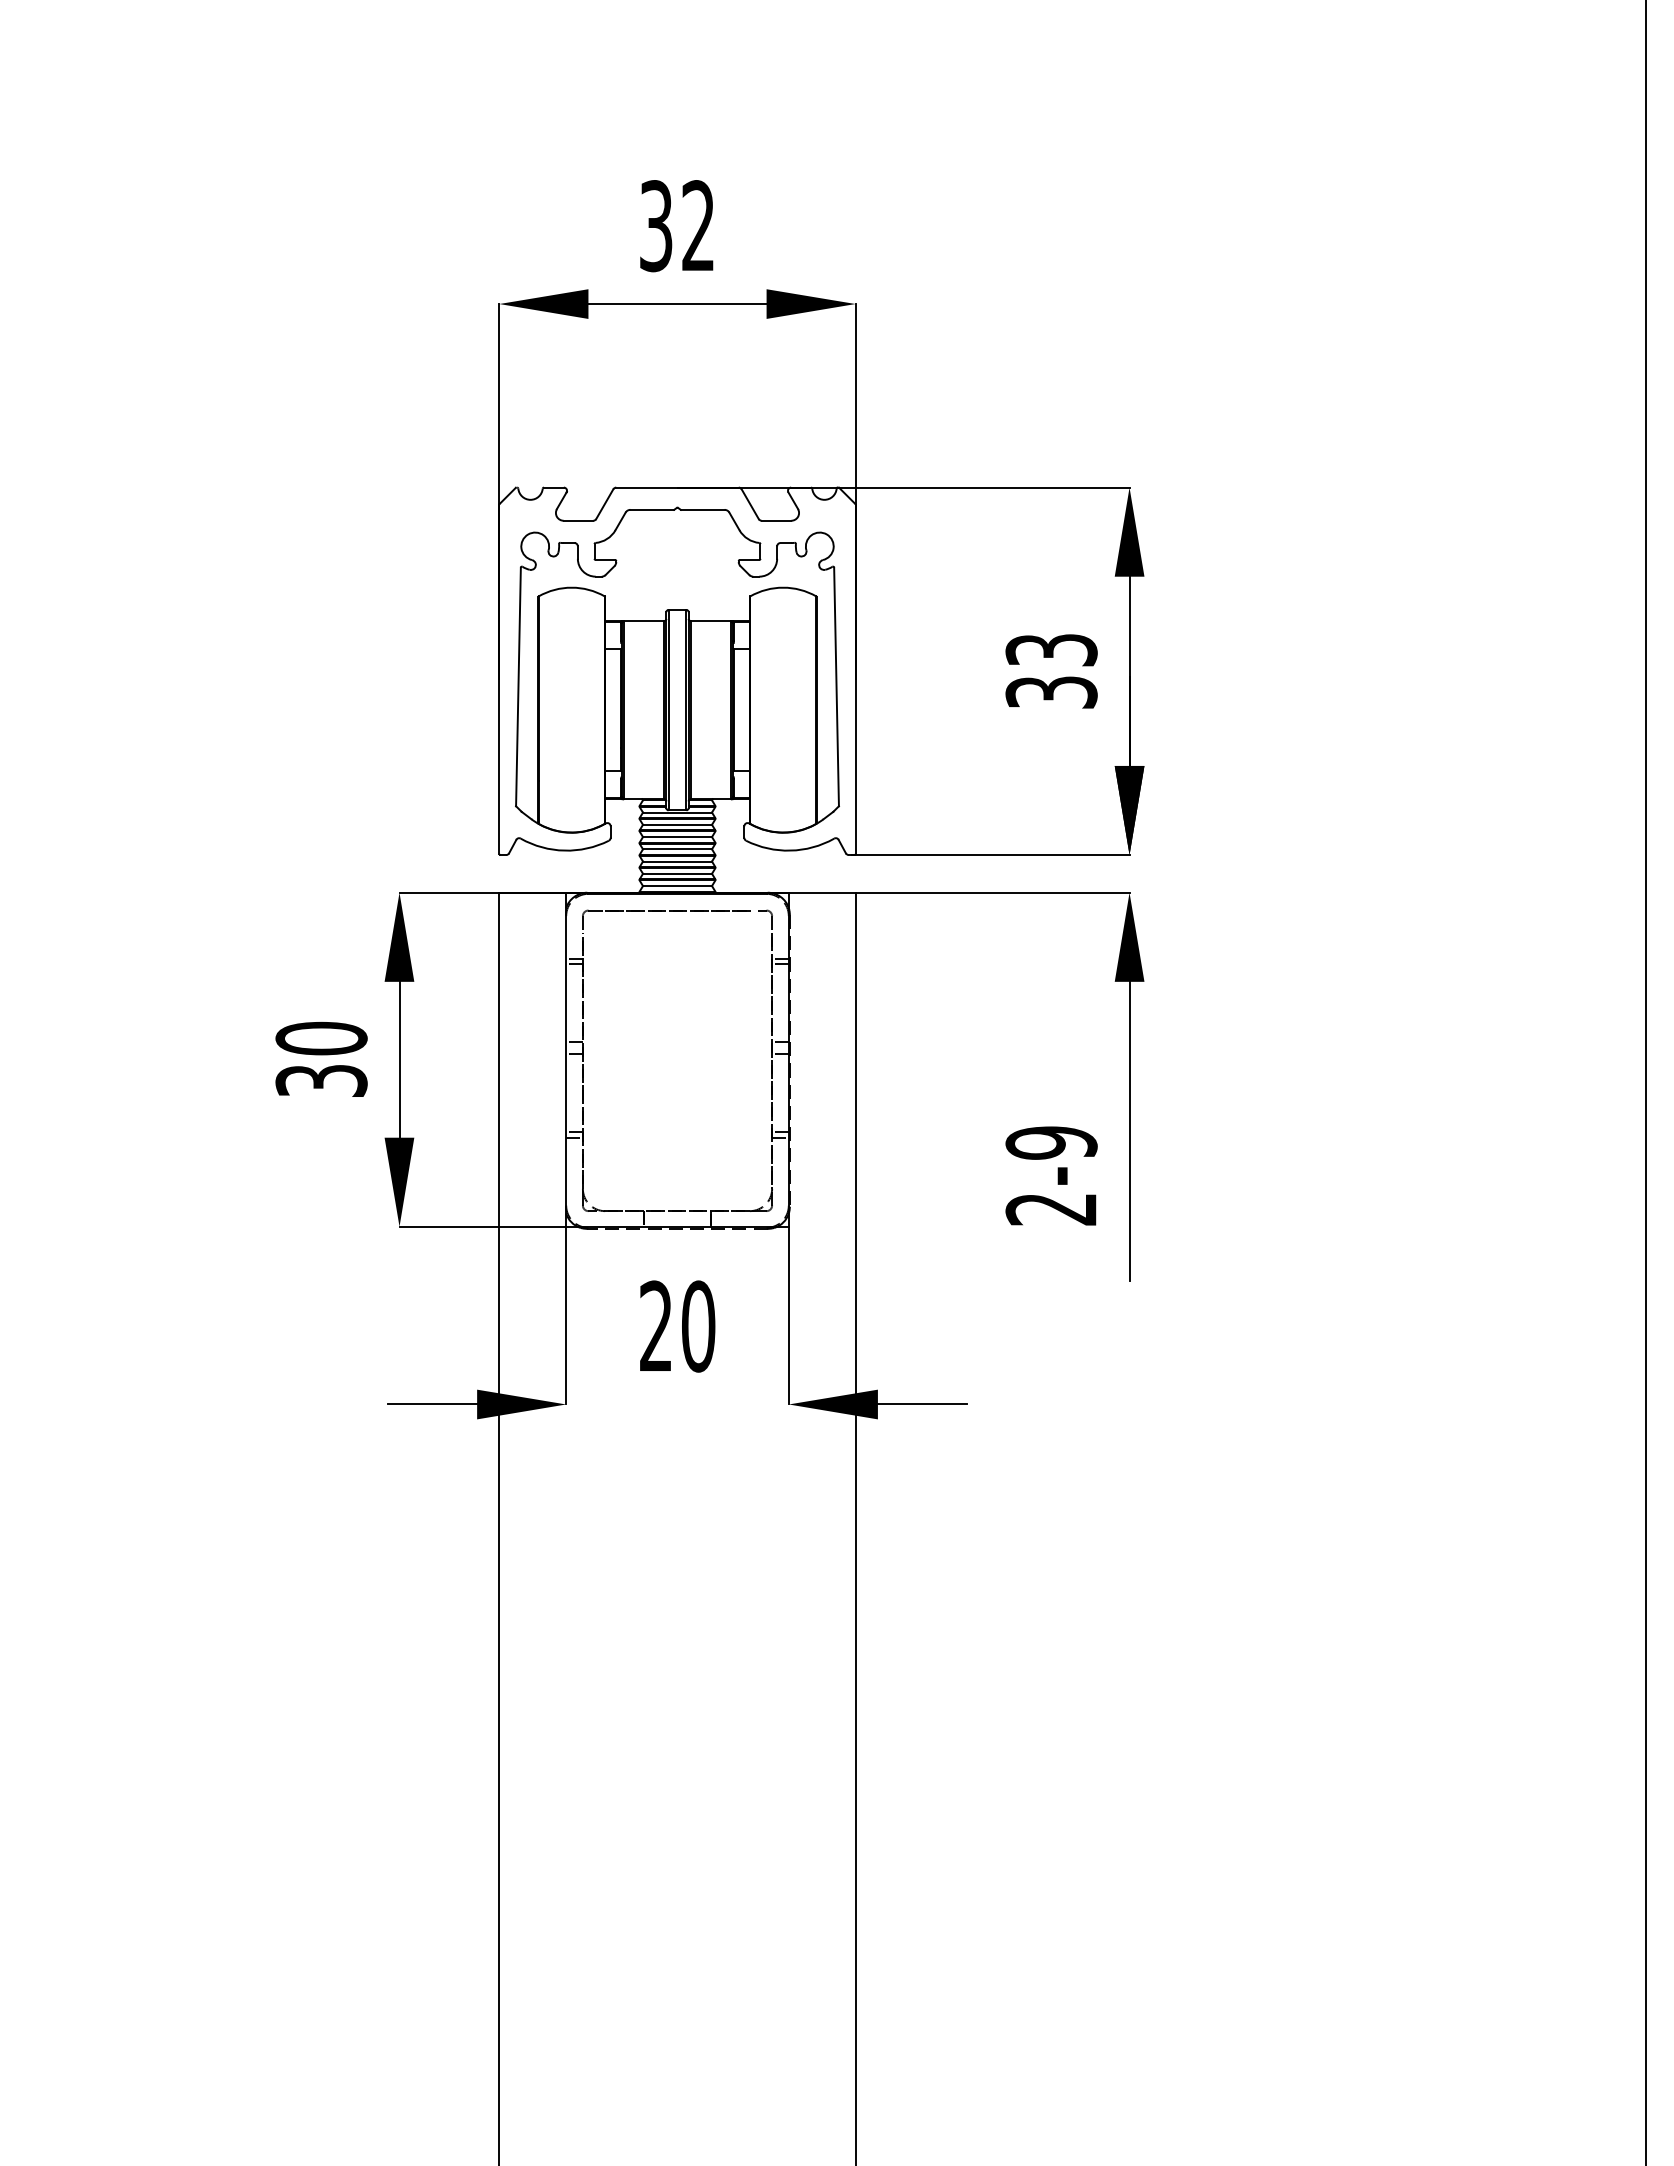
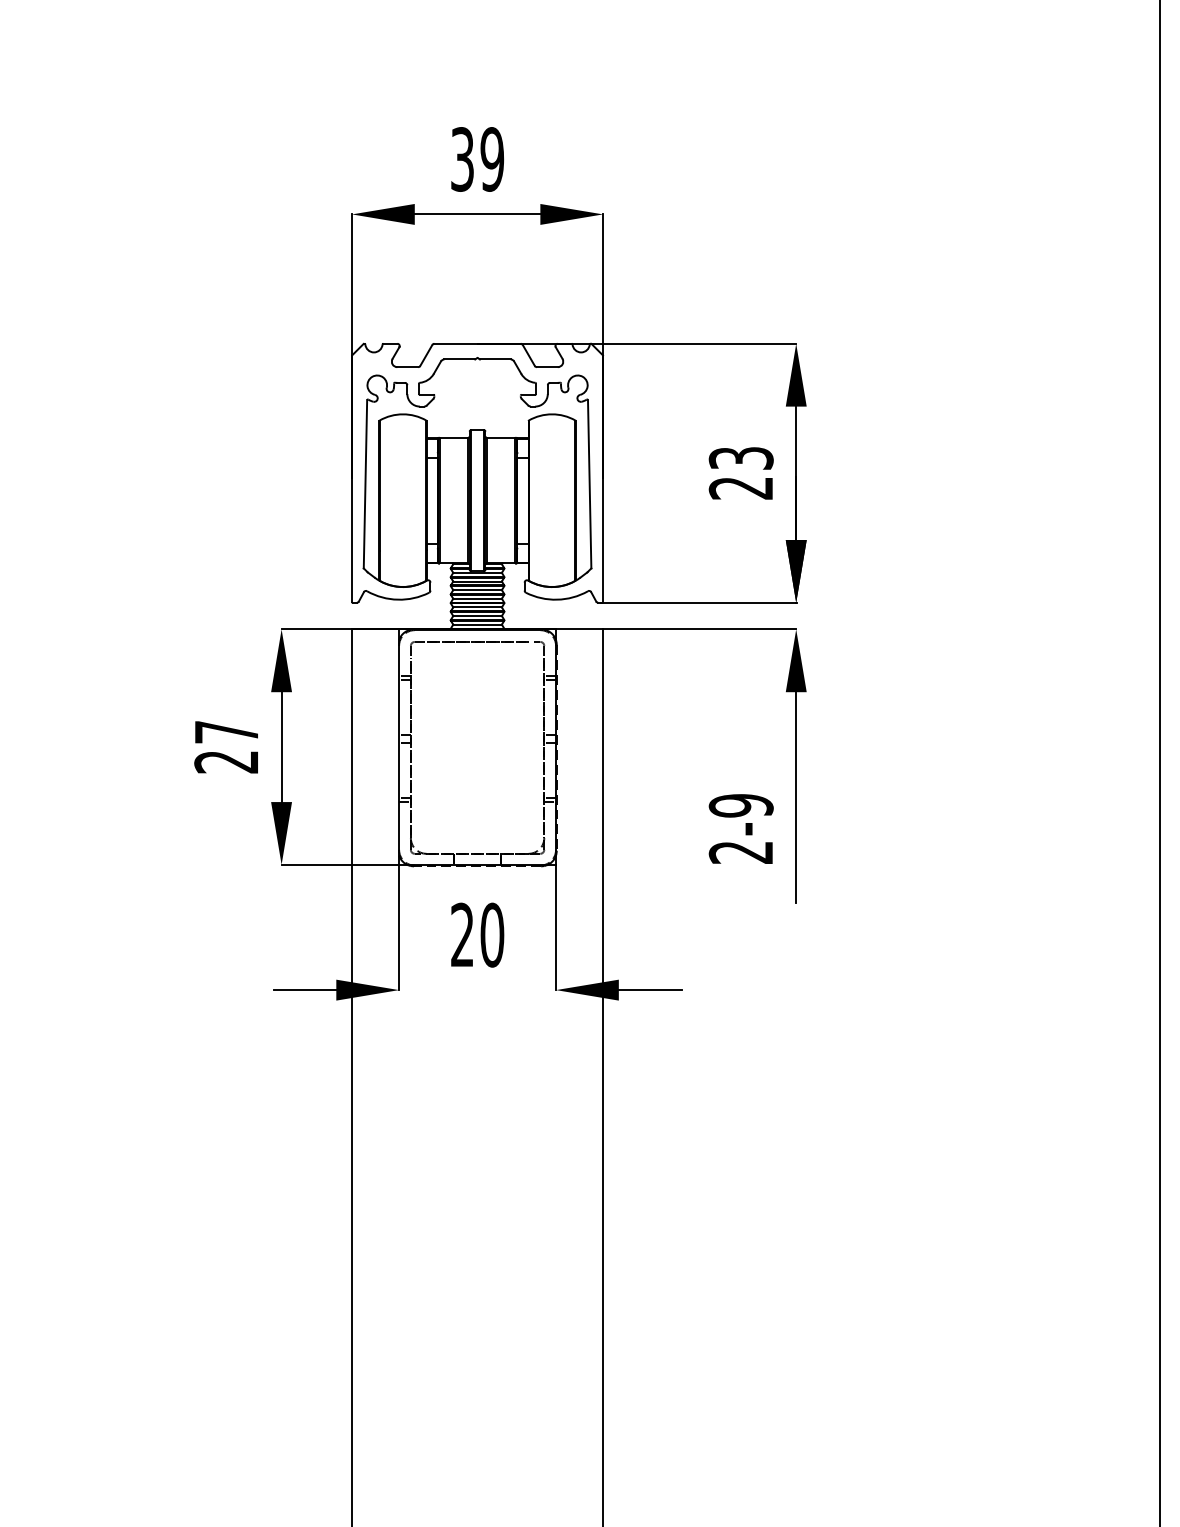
text: (698, 226) -> (492, 159), 32 -> 39
text: (1051, 692) -> (741, 488), 33 -> 23
text: (321, 1059) -> (226, 746), 30 -> 27

